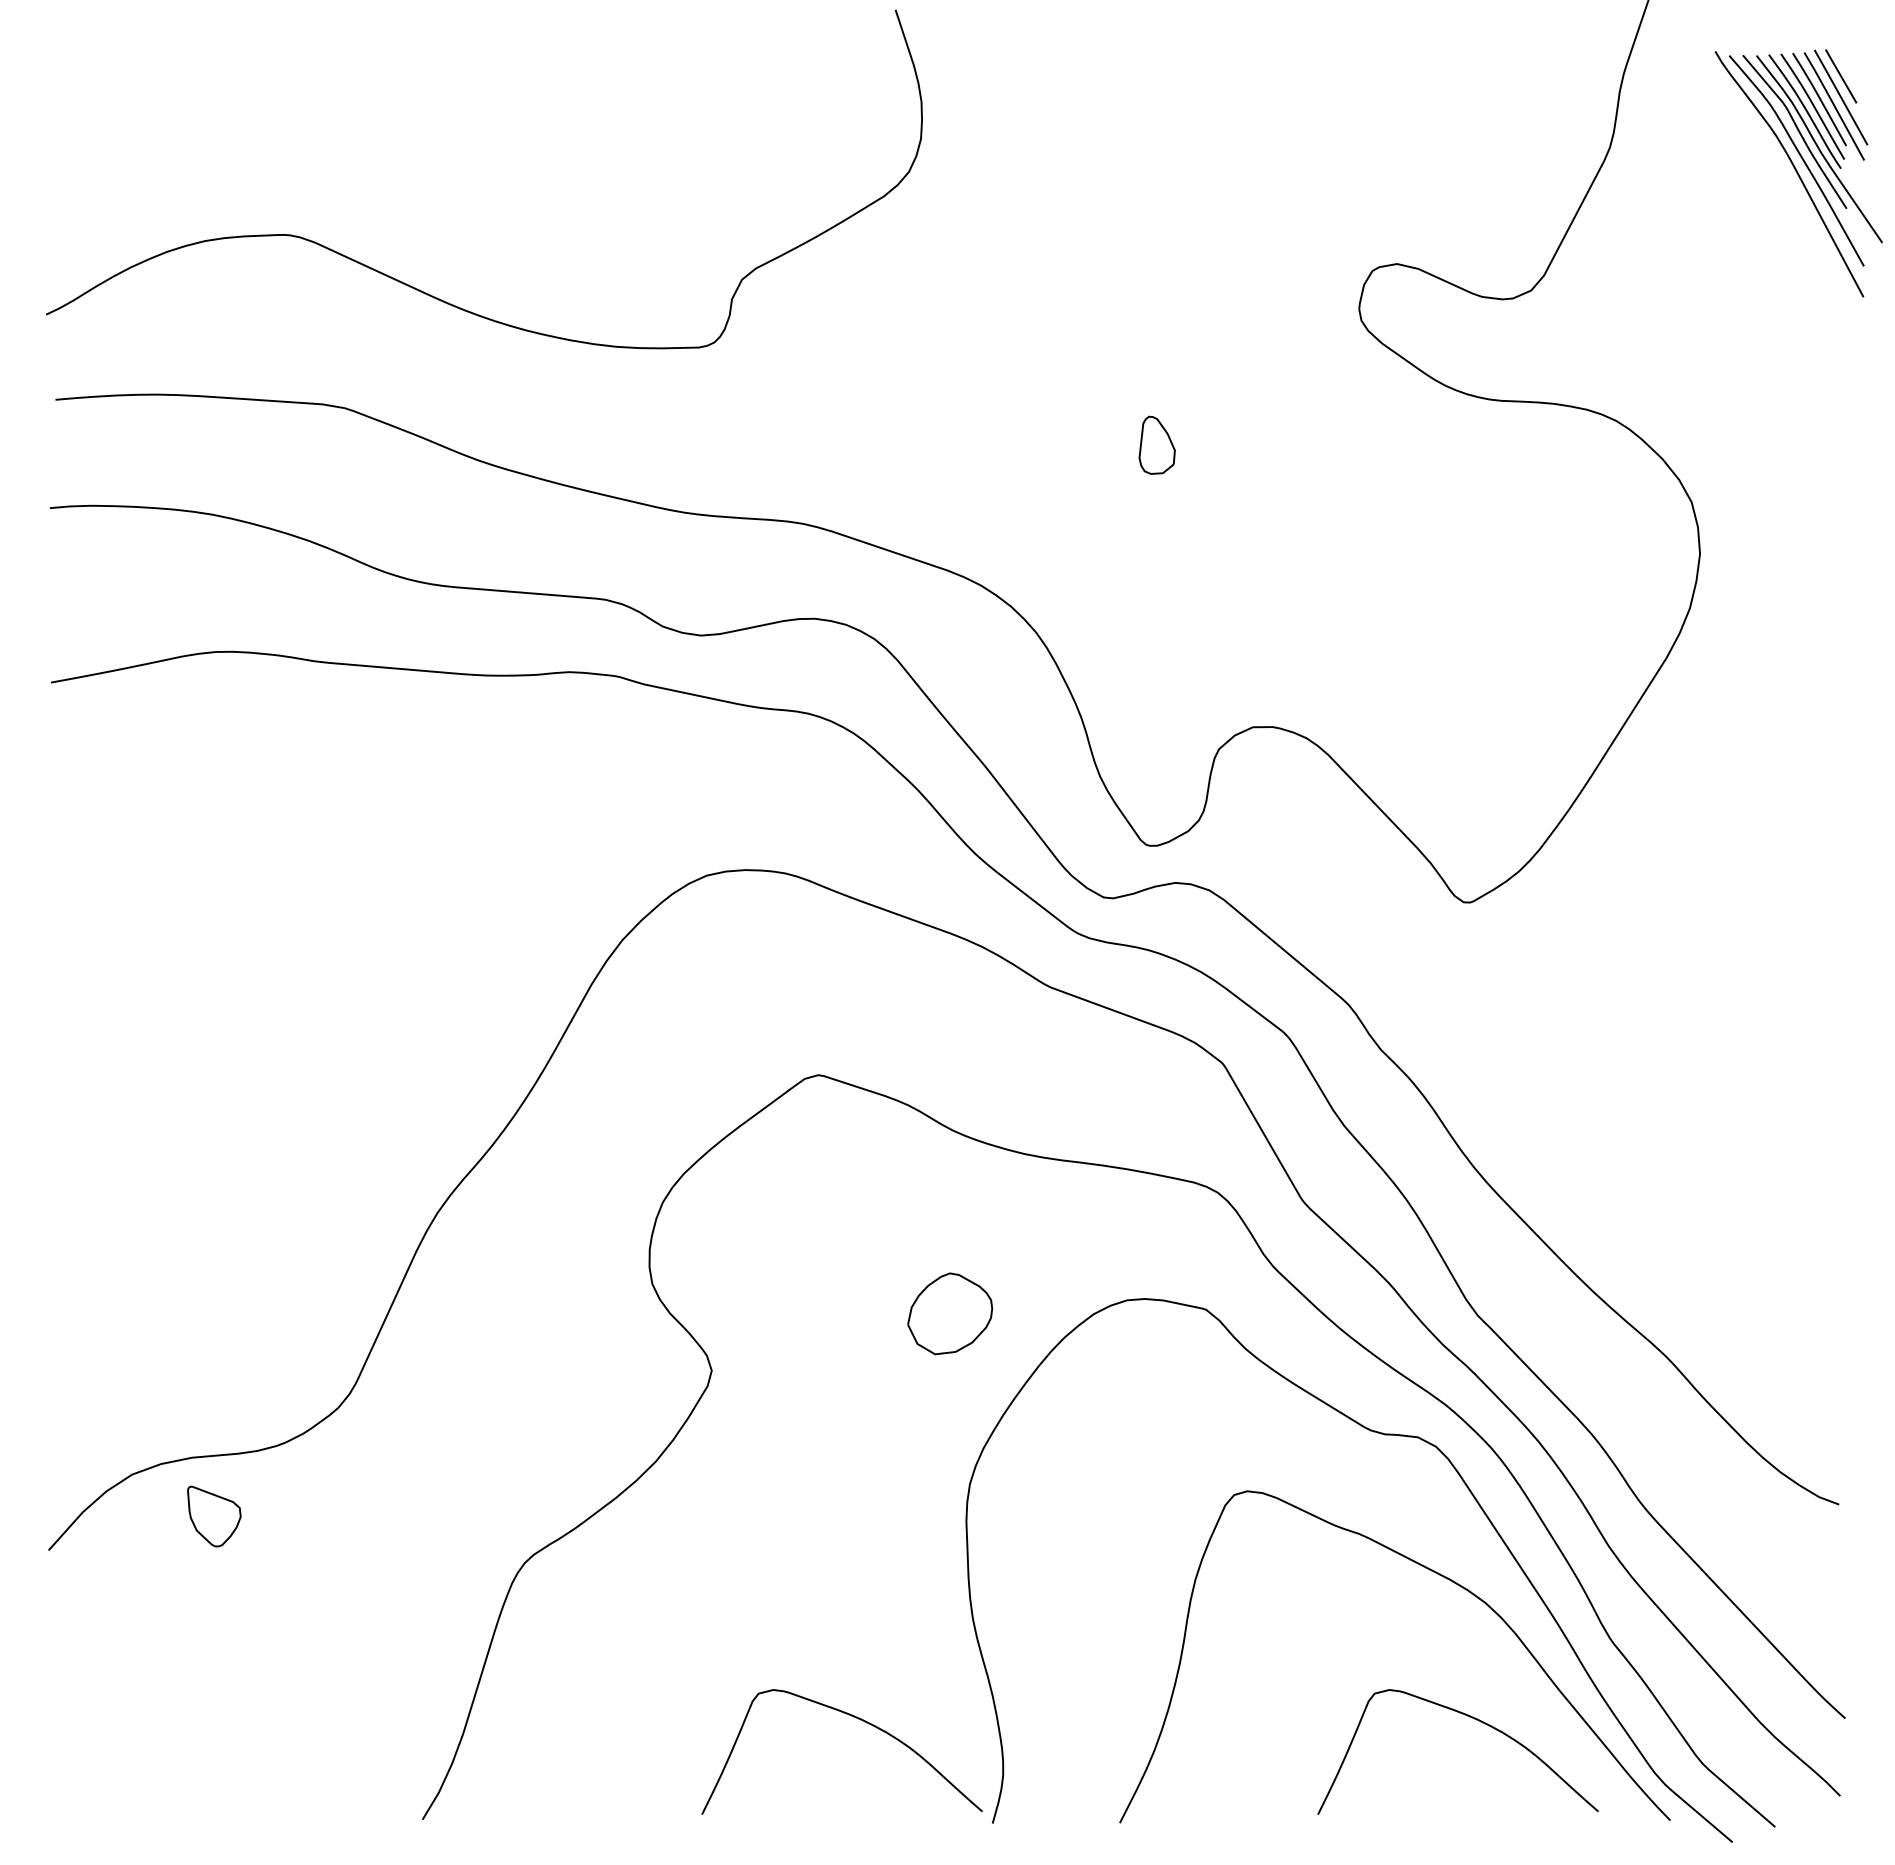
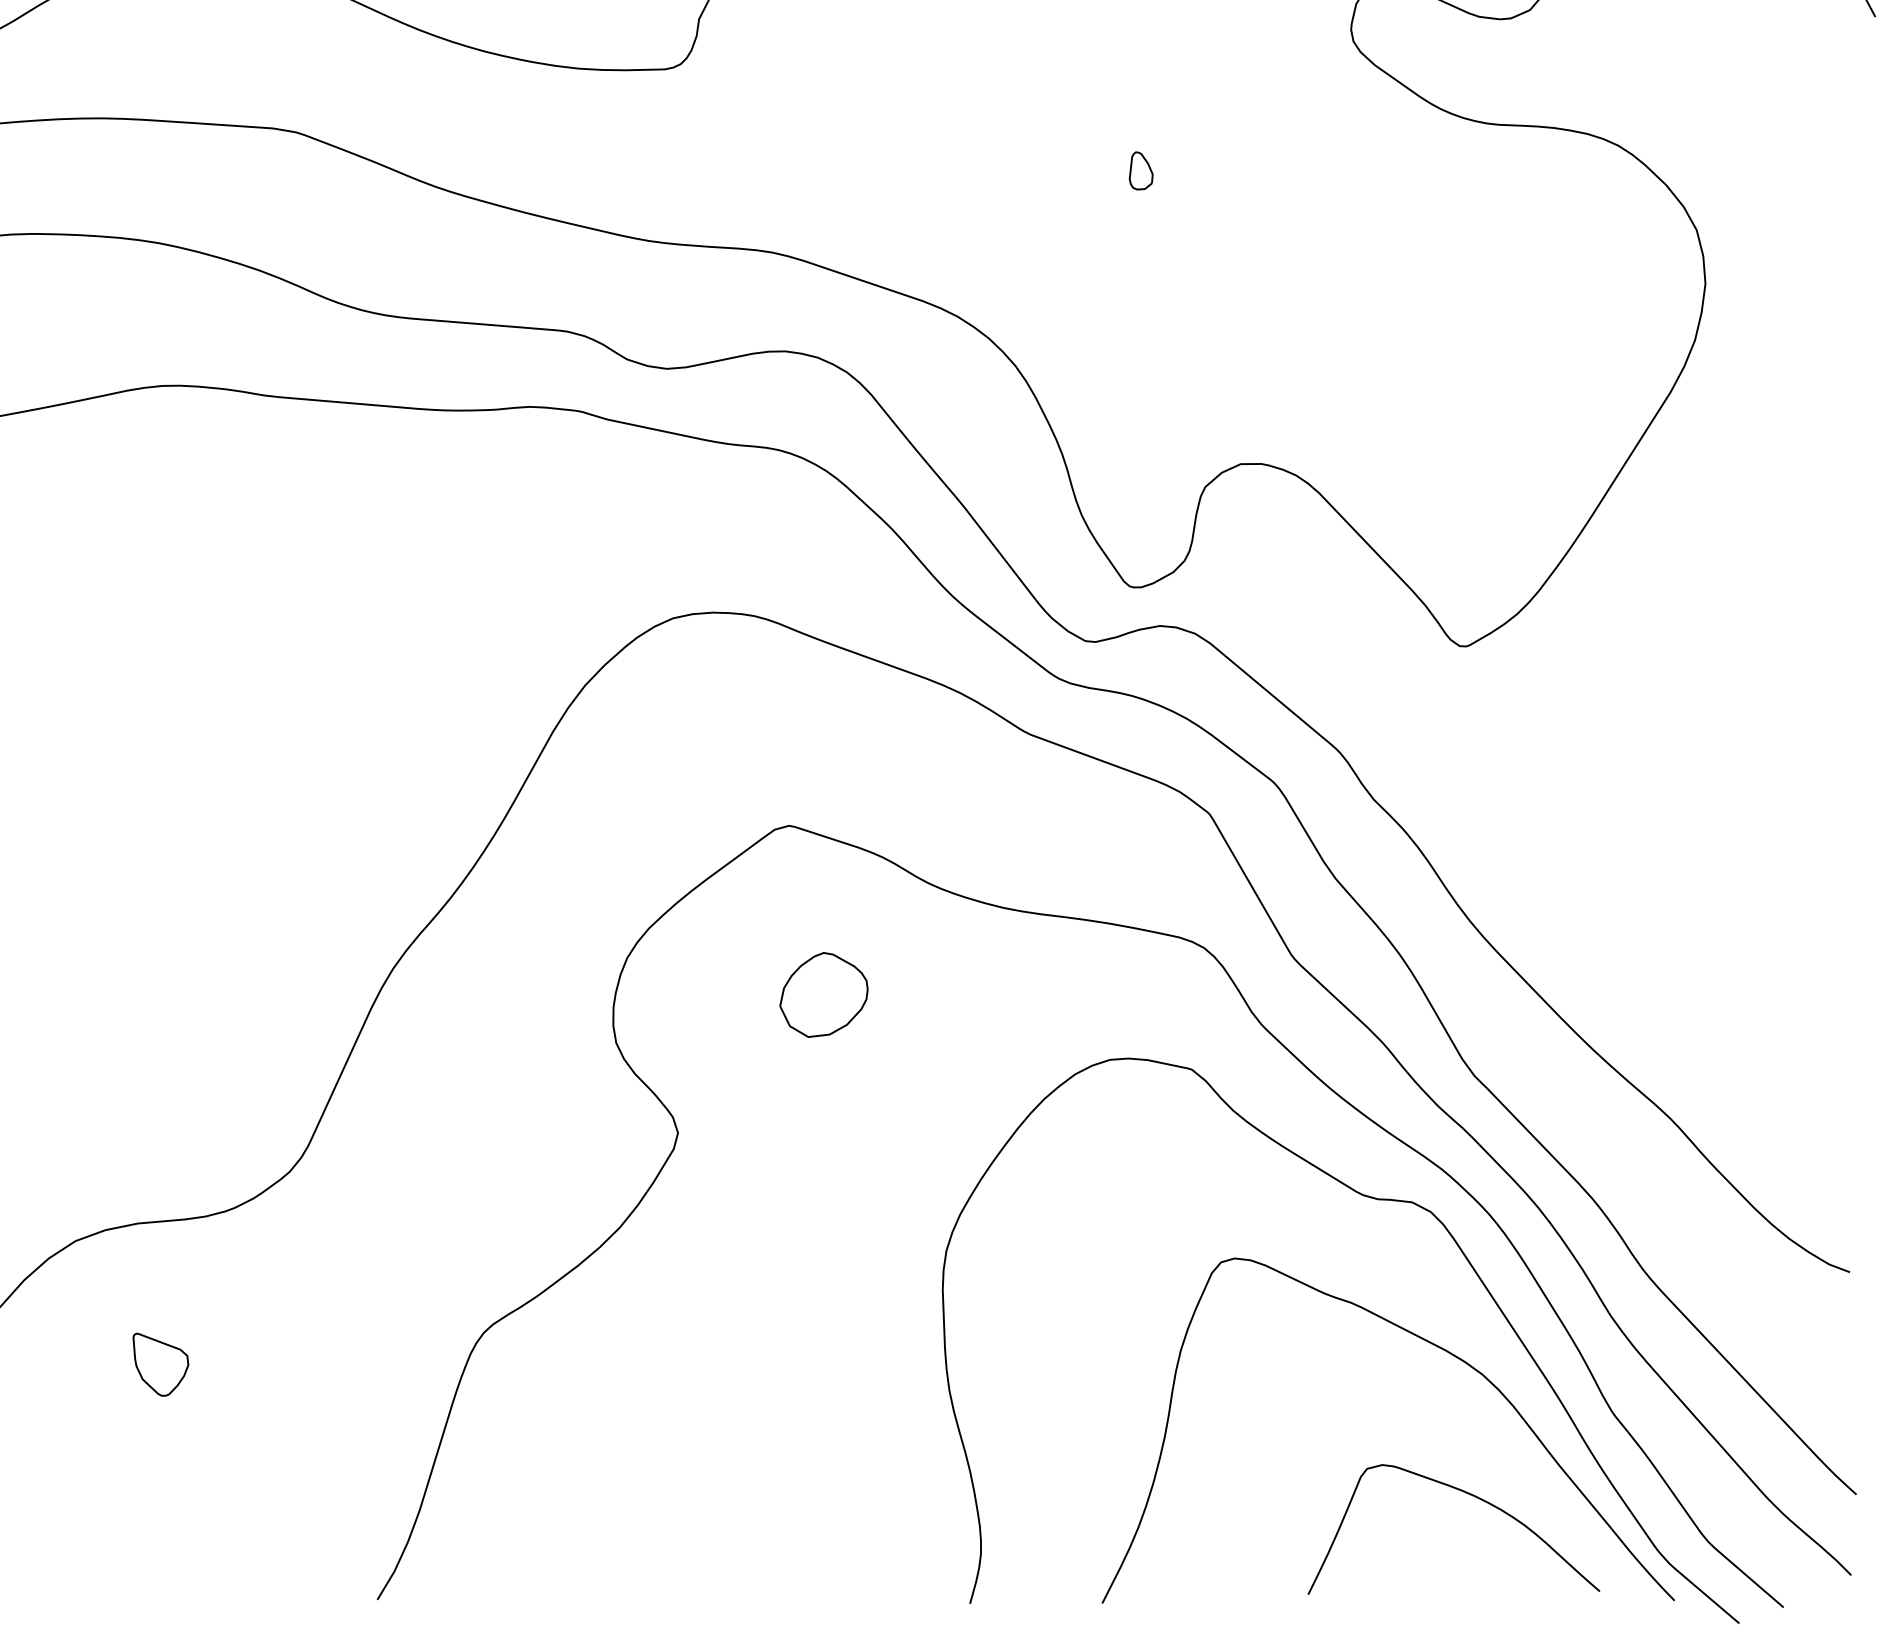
part: (1157, 444) -> (1141, 170), size x0.62
part: (950, 1313) -> (824, 994), moved
part: (214, 1516) -> (161, 1364), moved
curve: (853, 1717) -> (825, 1493), removed

